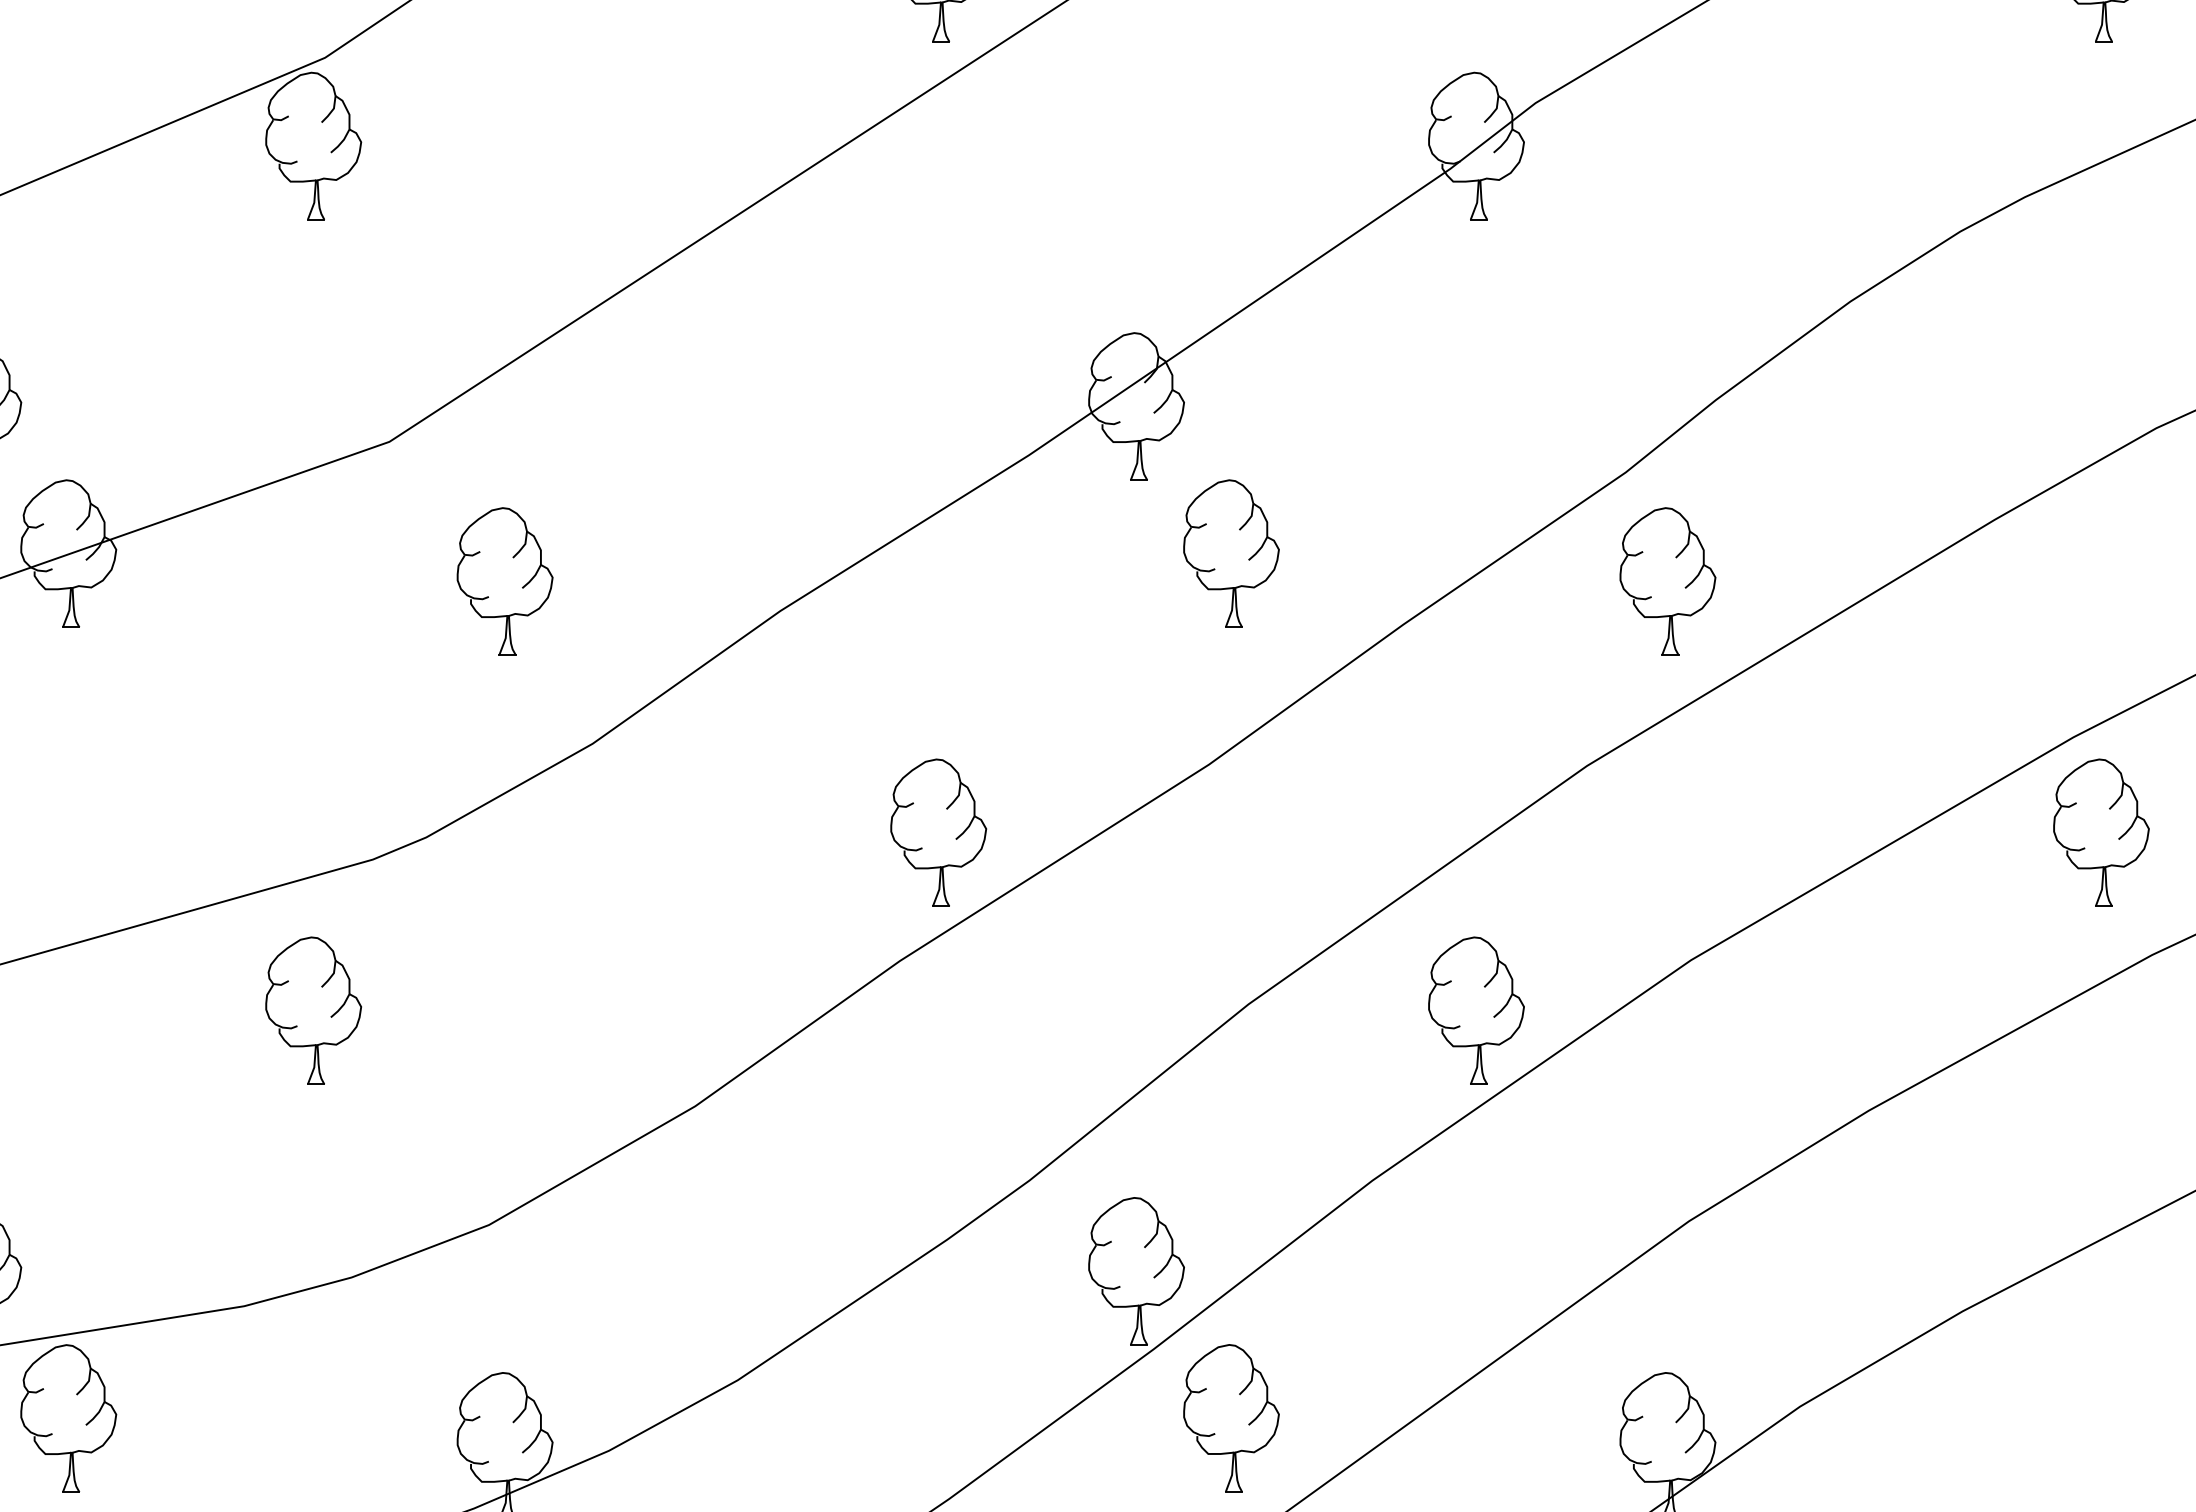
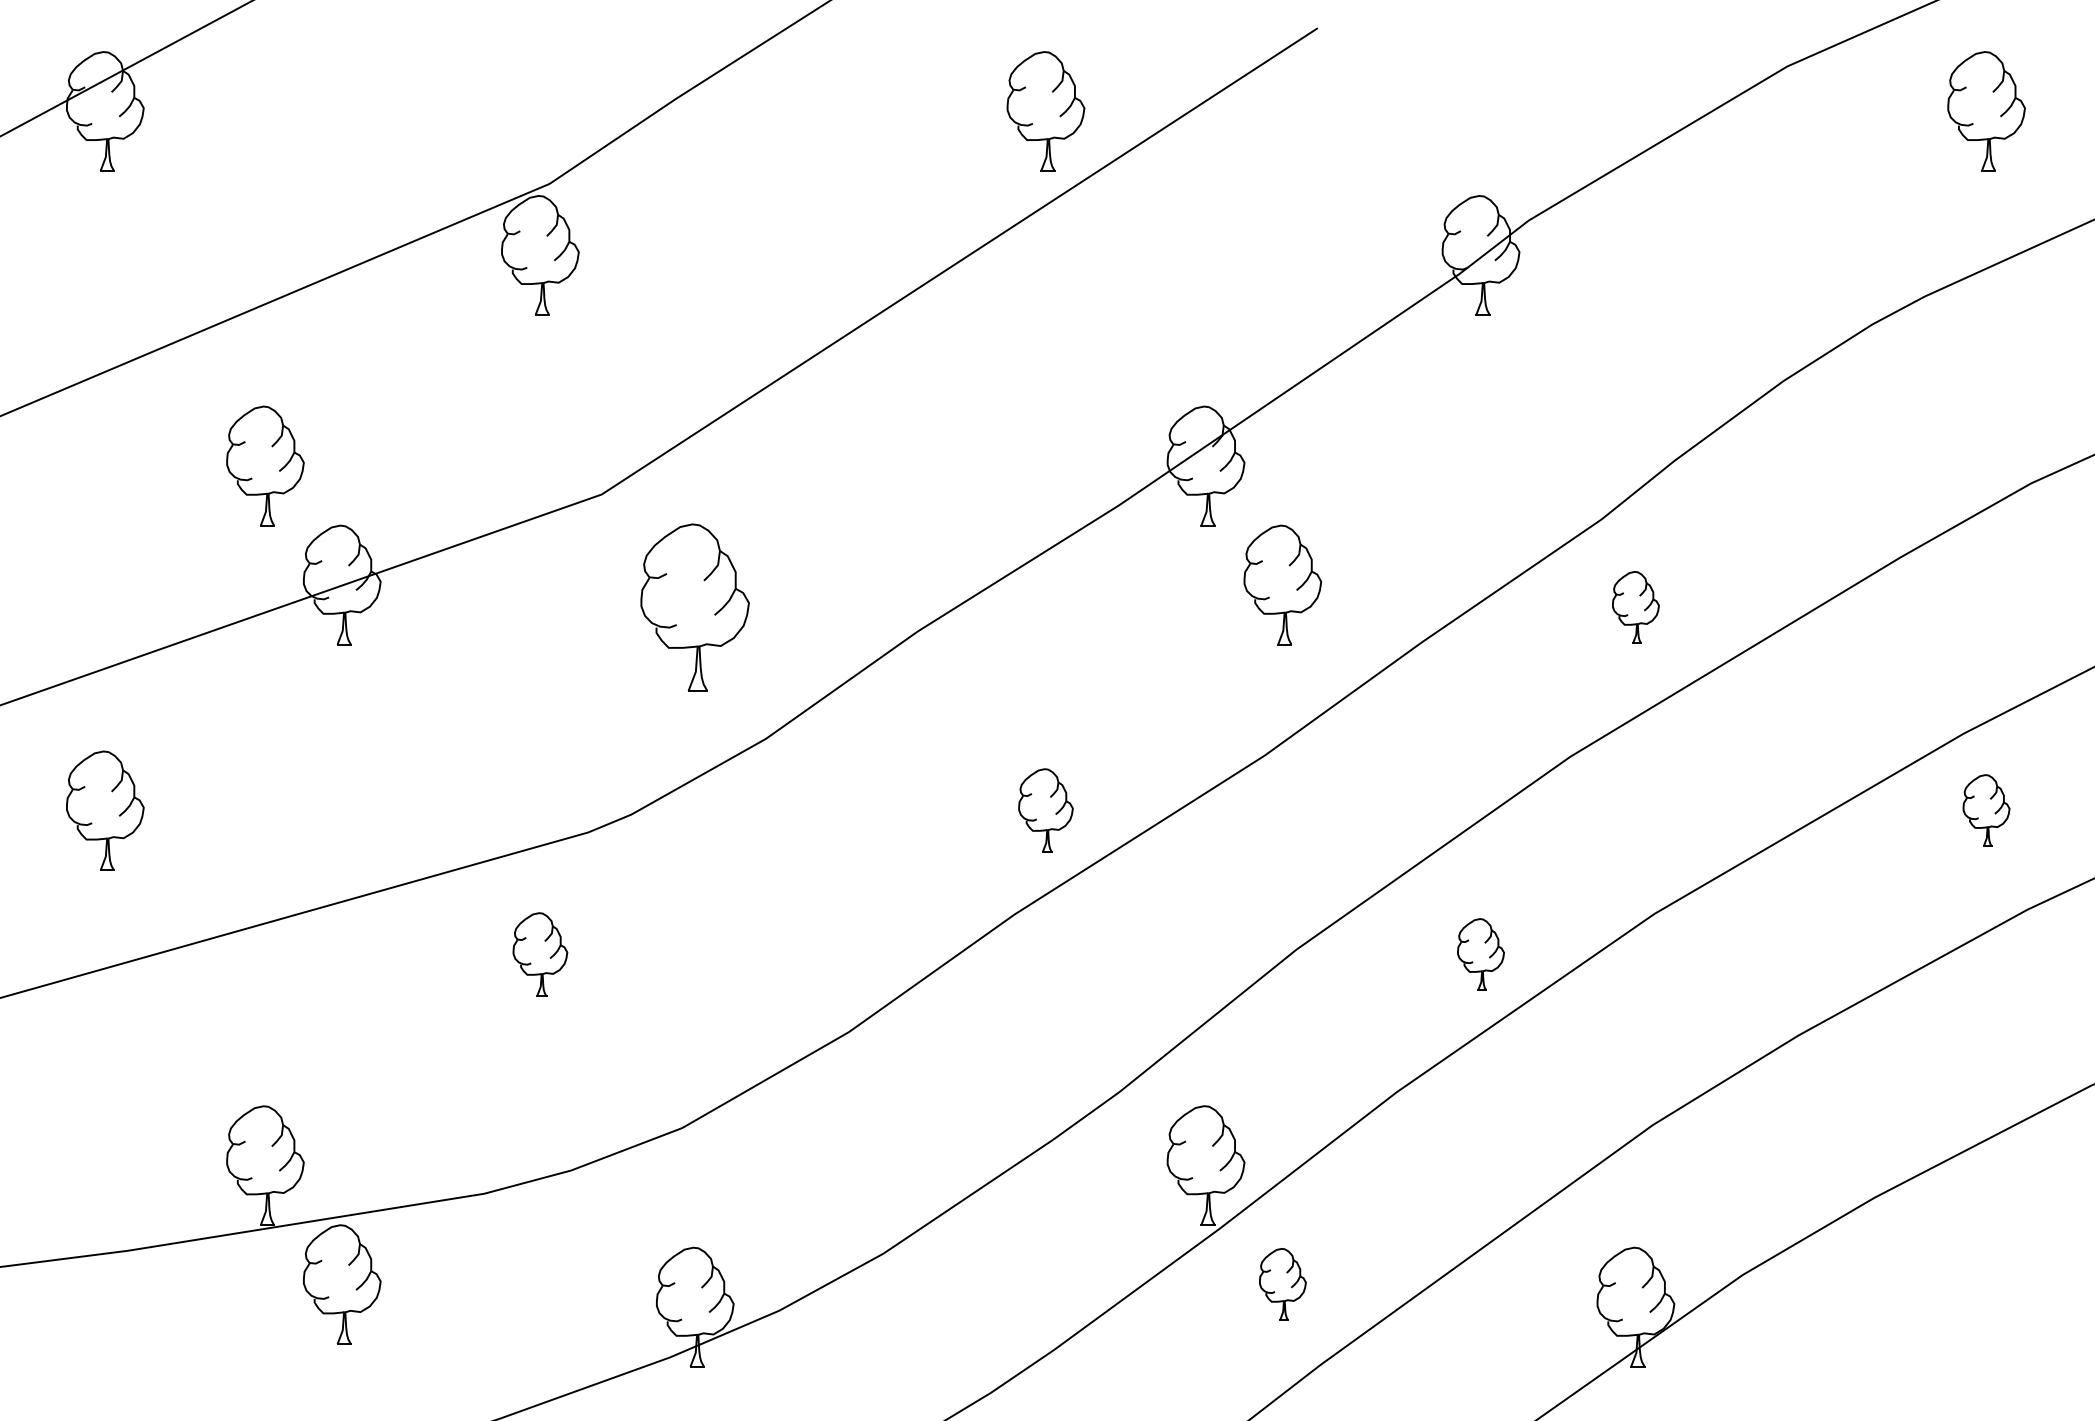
part: (505, 581) -> (695, 607), size x1.4
part: (1667, 581) -> (1635, 607), size x0.6
part: (938, 832) -> (1045, 810), size x0.7
part: (2101, 832) -> (1986, 810), size x0.6
part: (313, 1010) -> (540, 954), size x0.7
part: (1475, 1010) -> (1480, 954), size x0.6
part: (1231, 1418) -> (1282, 1284), size x0.6

